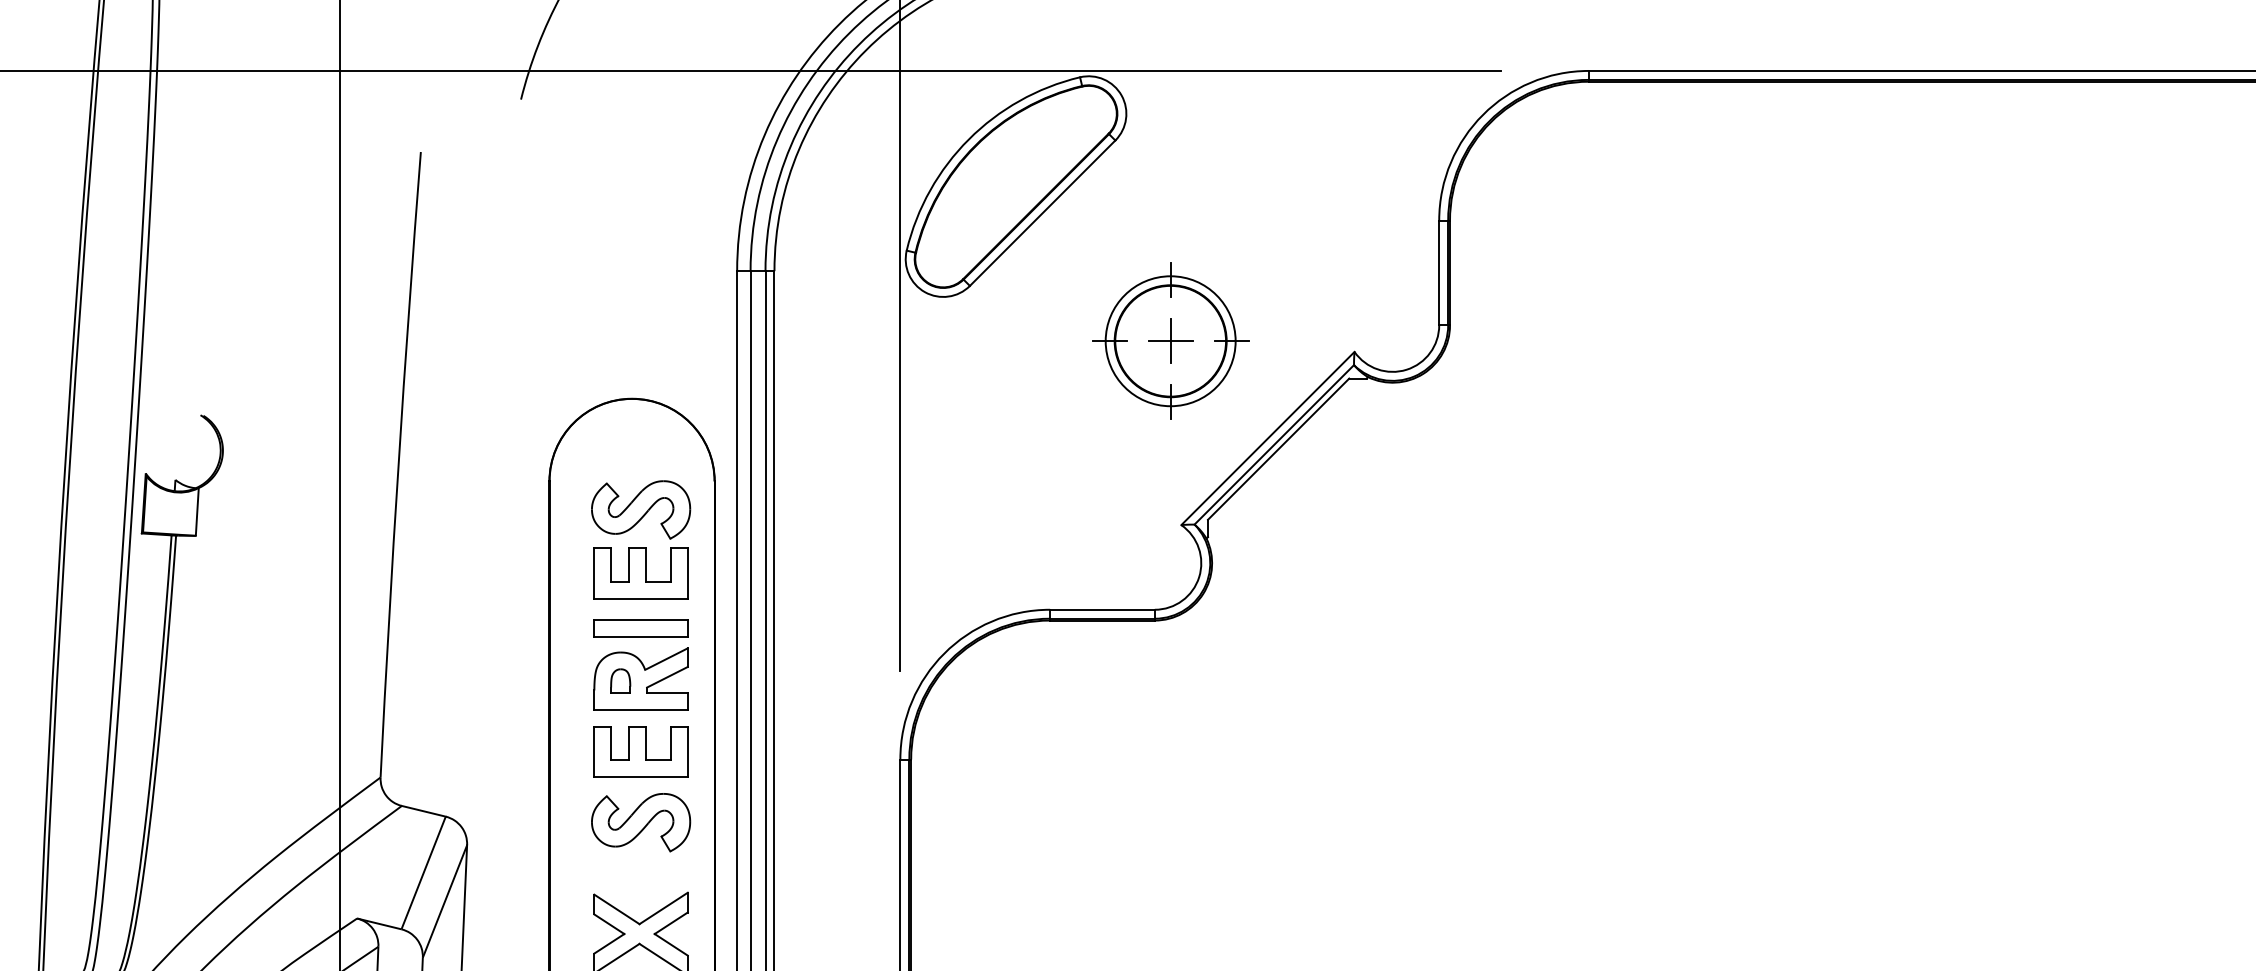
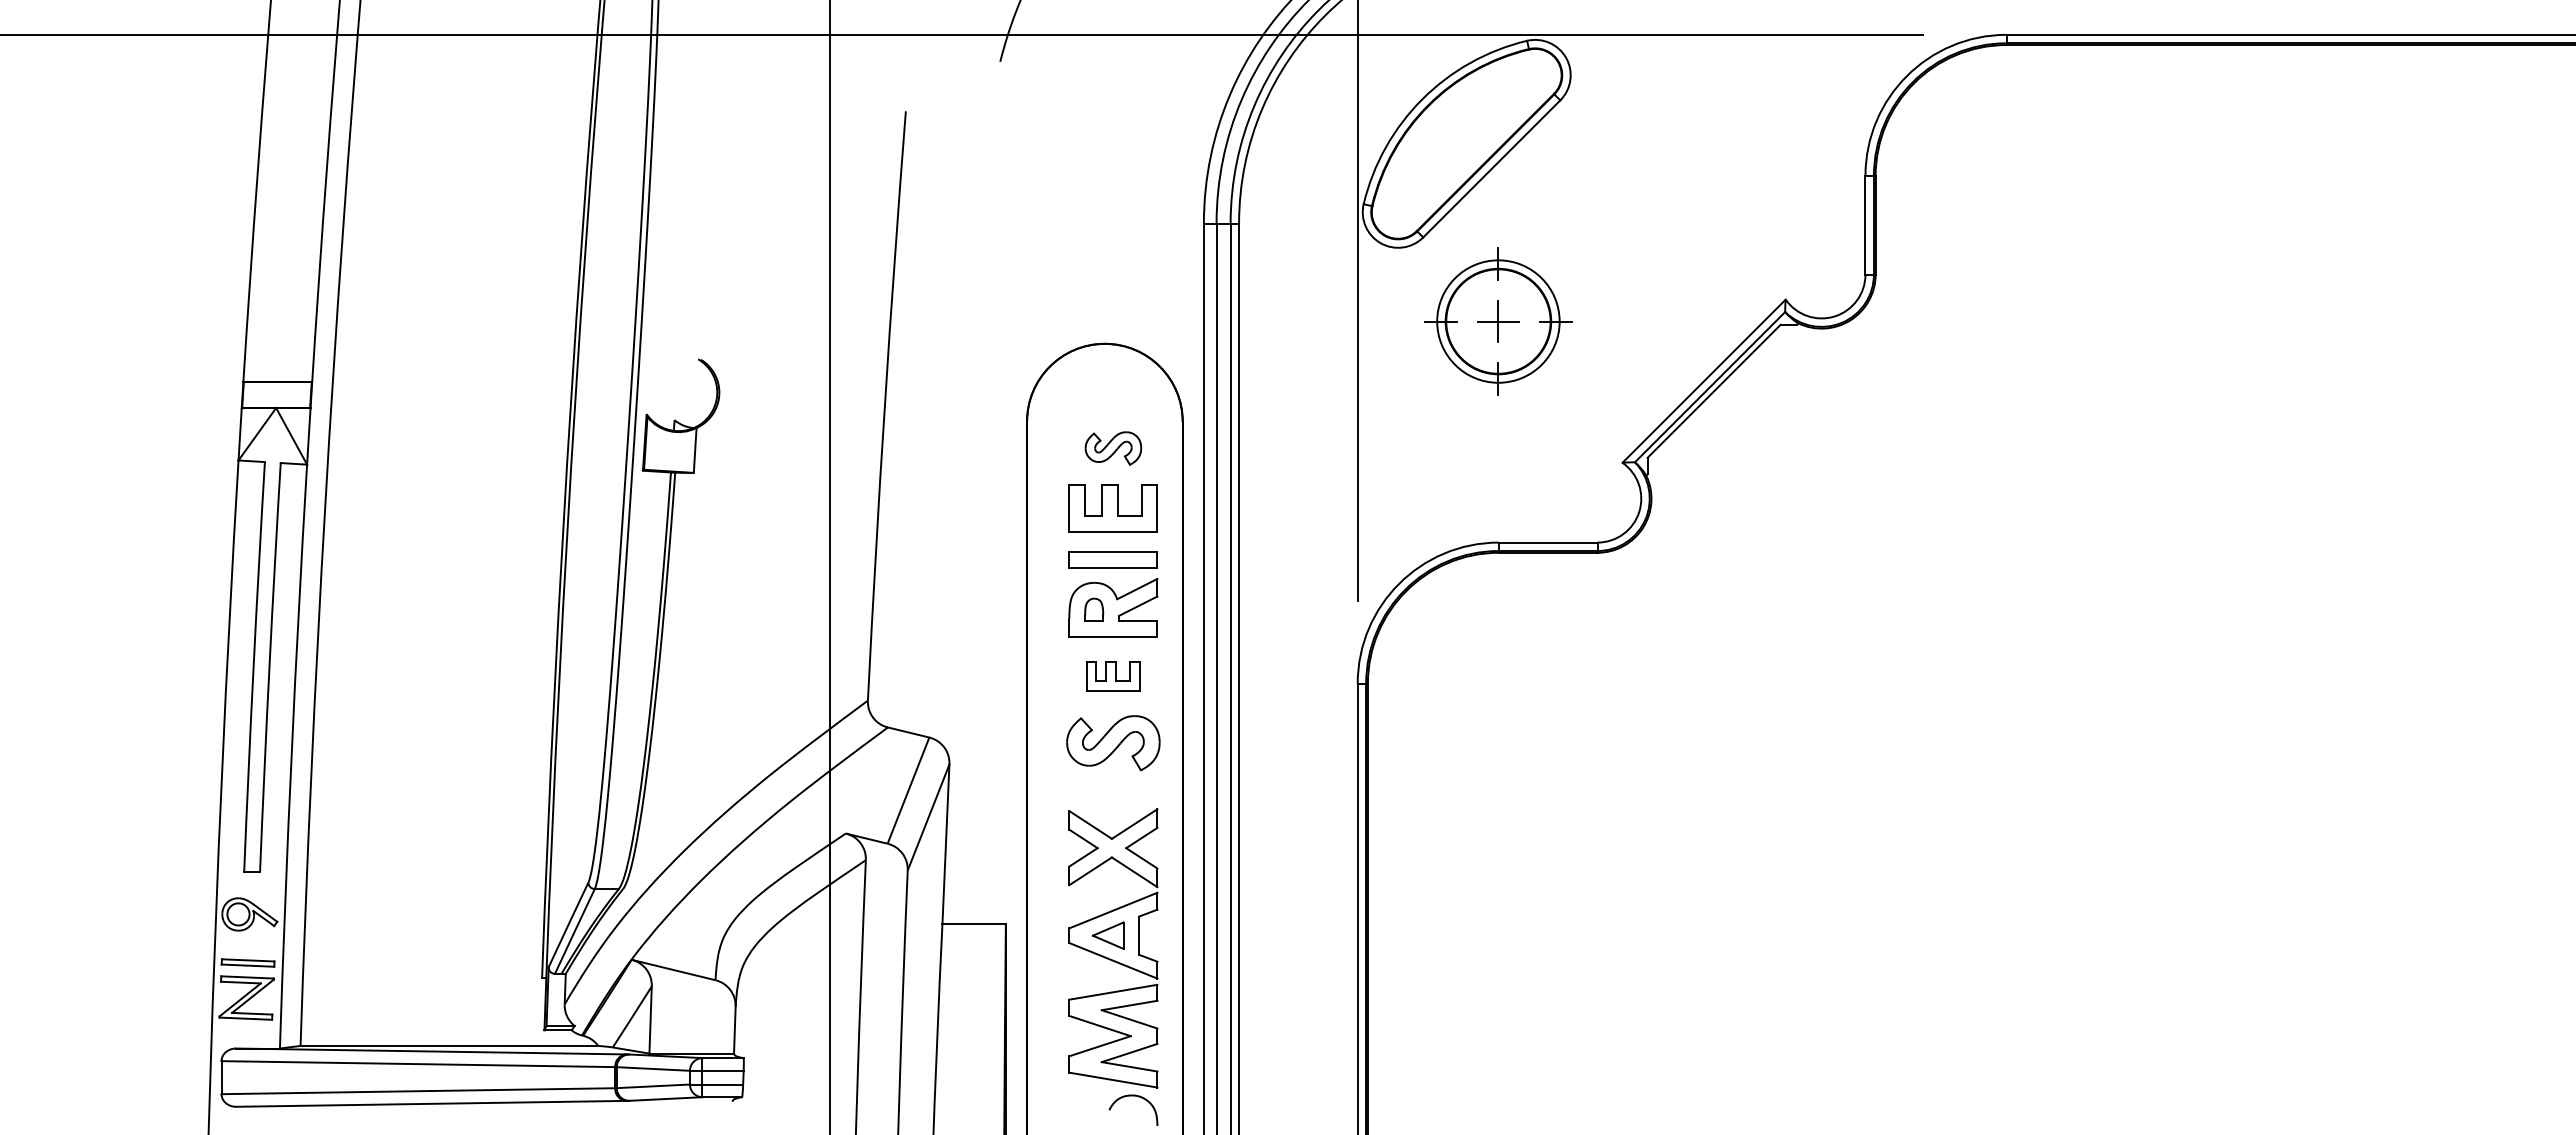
part: (1170, 341) -> (1498, 321), moved
part: (641, 509) -> (1113, 448), size x0.6
part: (640, 751) -> (1112, 676), size x0.6

